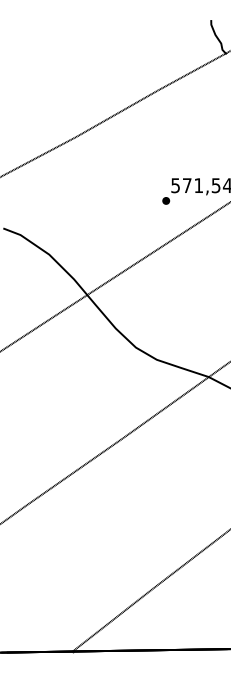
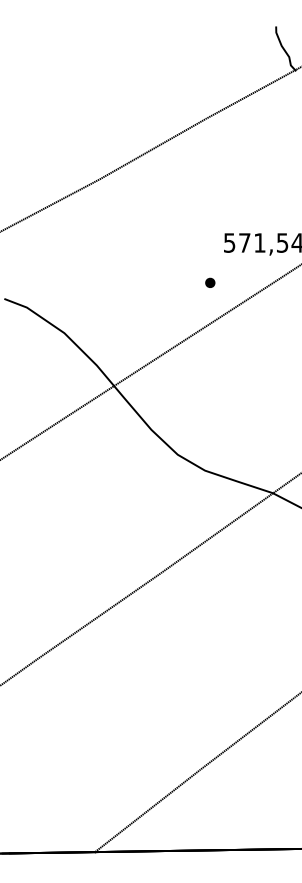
part: (166, 200) -> (210, 282), moved

